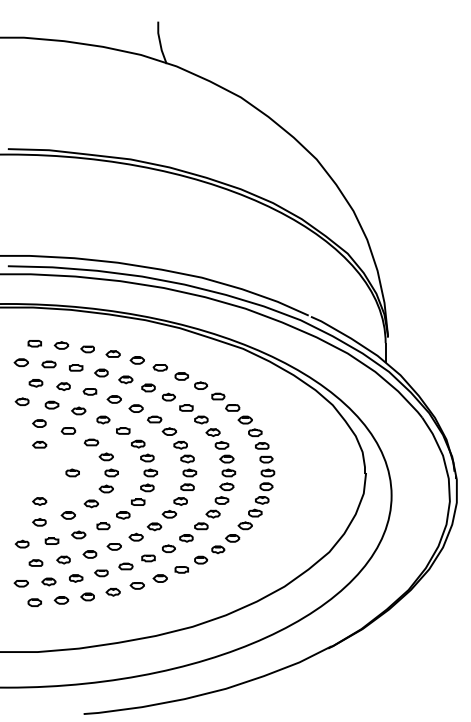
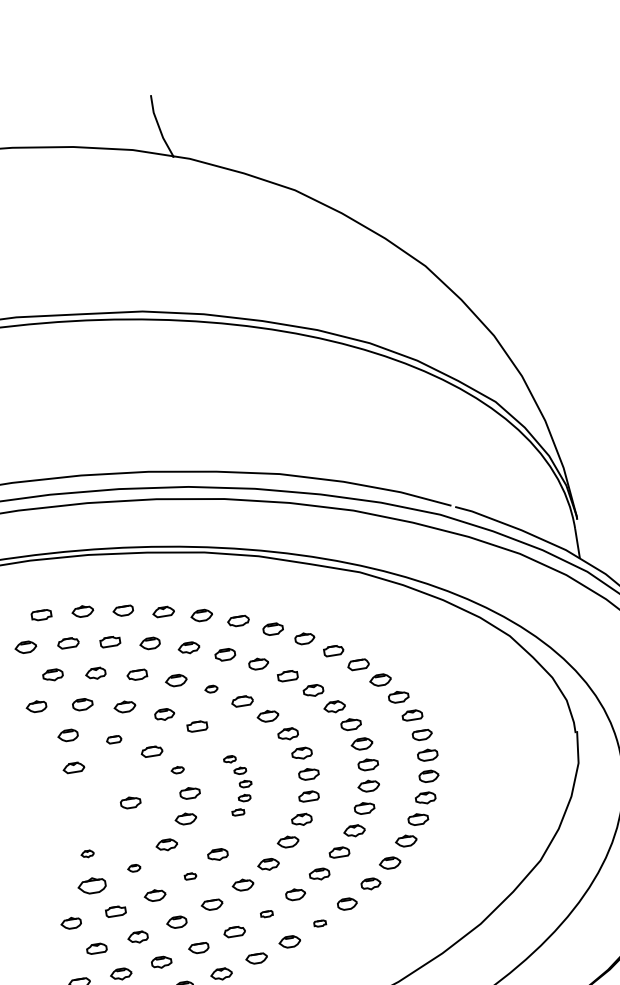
part: (135, 408) -> (210, 689), size x0.6
part: (68, 430) -> (113, 739), size x0.7
part: (105, 456) -> (176, 769), size x0.6
part: (144, 472) -> (239, 784), size x0.6
part: (39, 501) -> (87, 854), size x0.6
part: (67, 515) -> (133, 868), size x0.6
part: (39, 522) -> (92, 886), size x1.4
part: (103, 526) -> (190, 876), size x0.6
part: (148, 558) -> (266, 914), size x0.6
part: (181, 569) -> (319, 923), size x0.6

